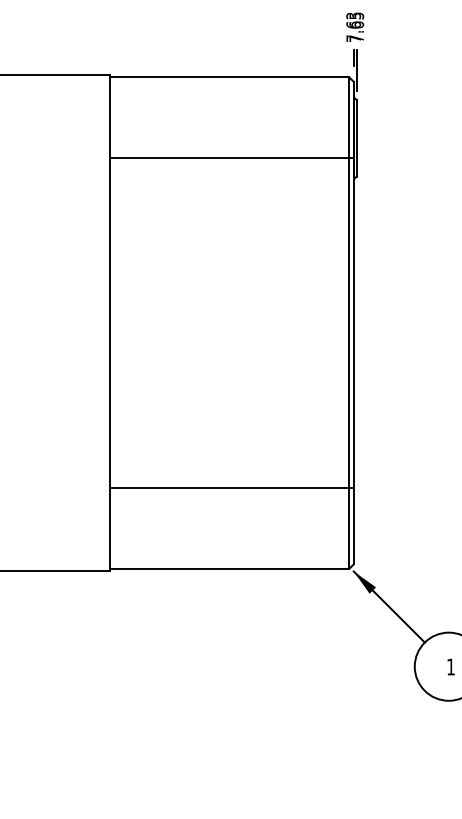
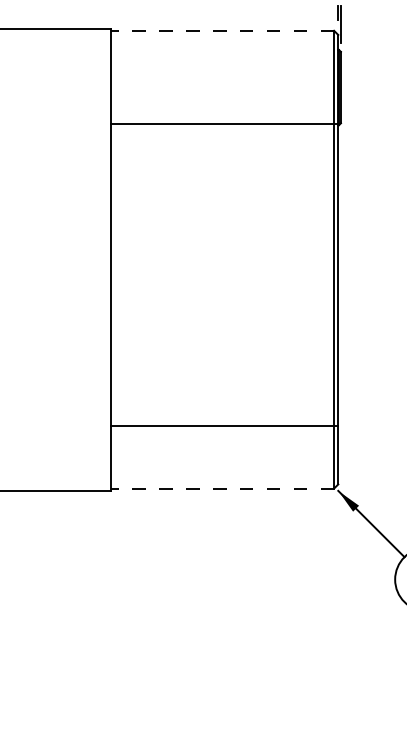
line: (229, 77) -> (222, 30), solid -> dashed
line: (231, 158) -> (224, 124), moved
line: (231, 487) -> (224, 425), moved
line: (229, 568) -> (222, 488), solid -> dashed

